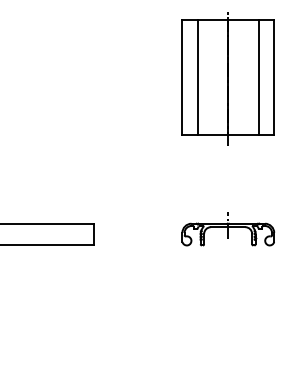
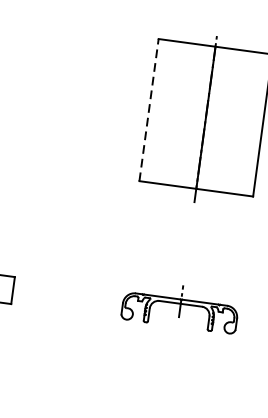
line: (182, 76) -> (149, 108), solid -> dashed
line: (197, 77) -> (167, 112), removed
line: (258, 77) -> (243, 122), removed

